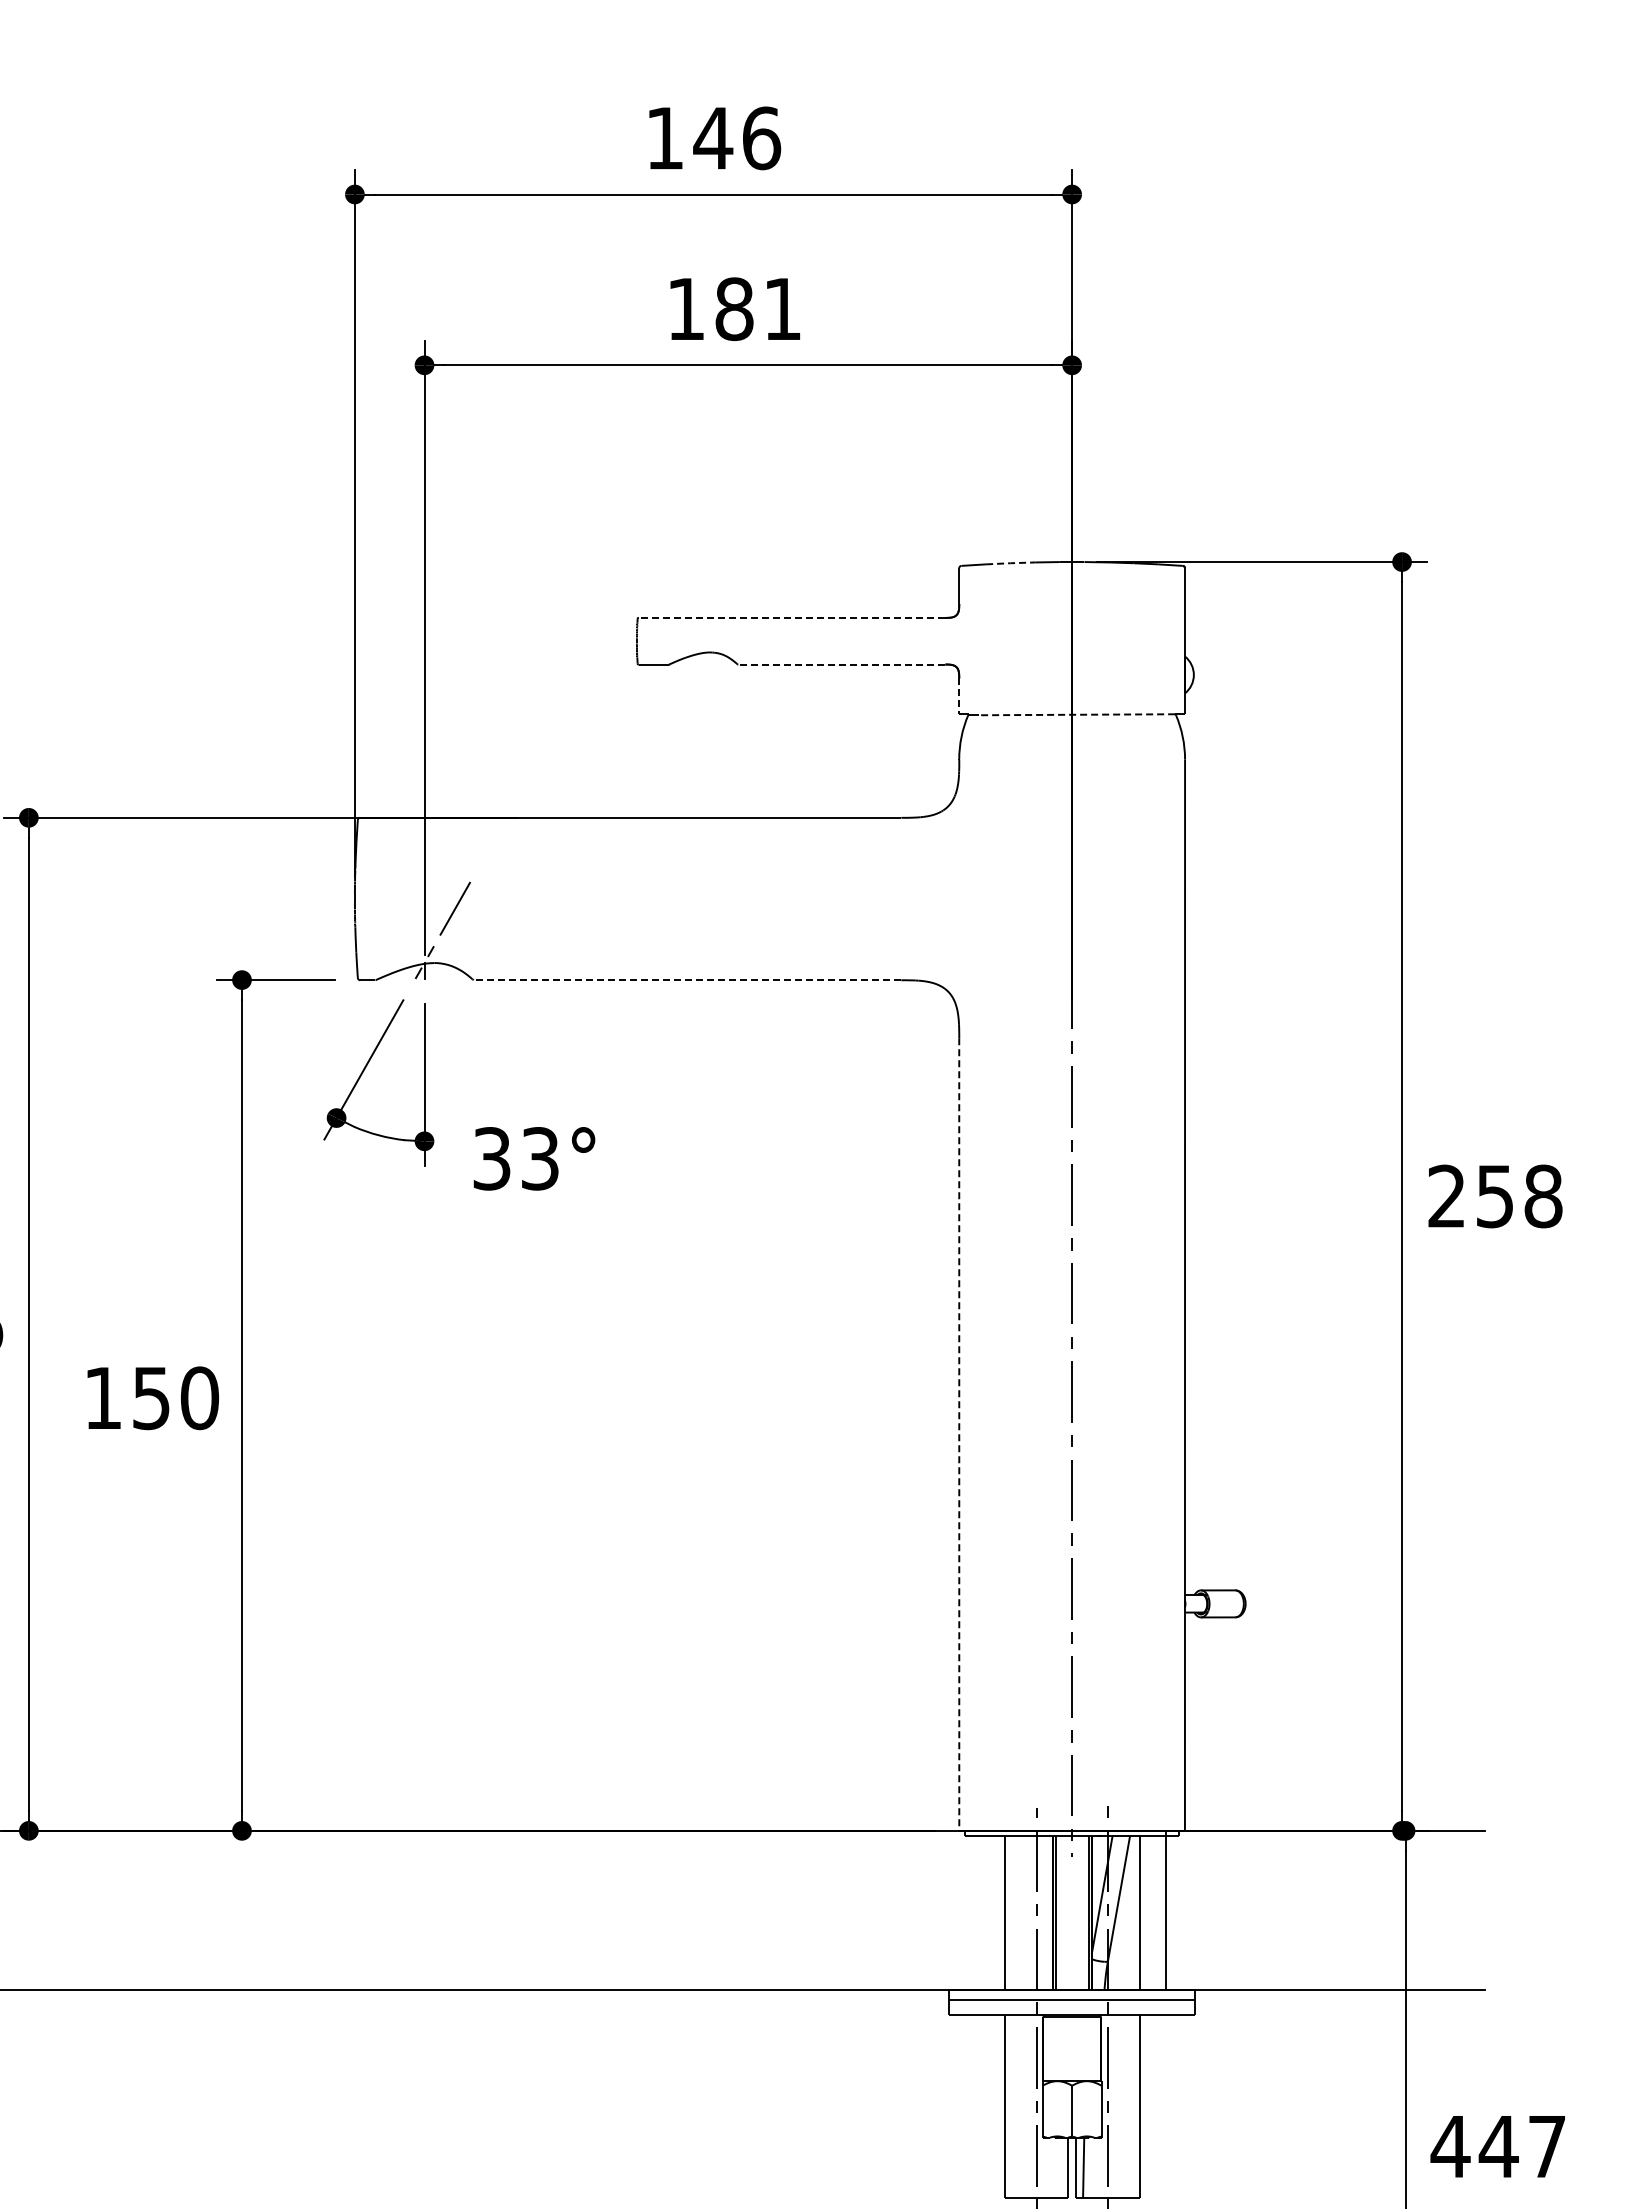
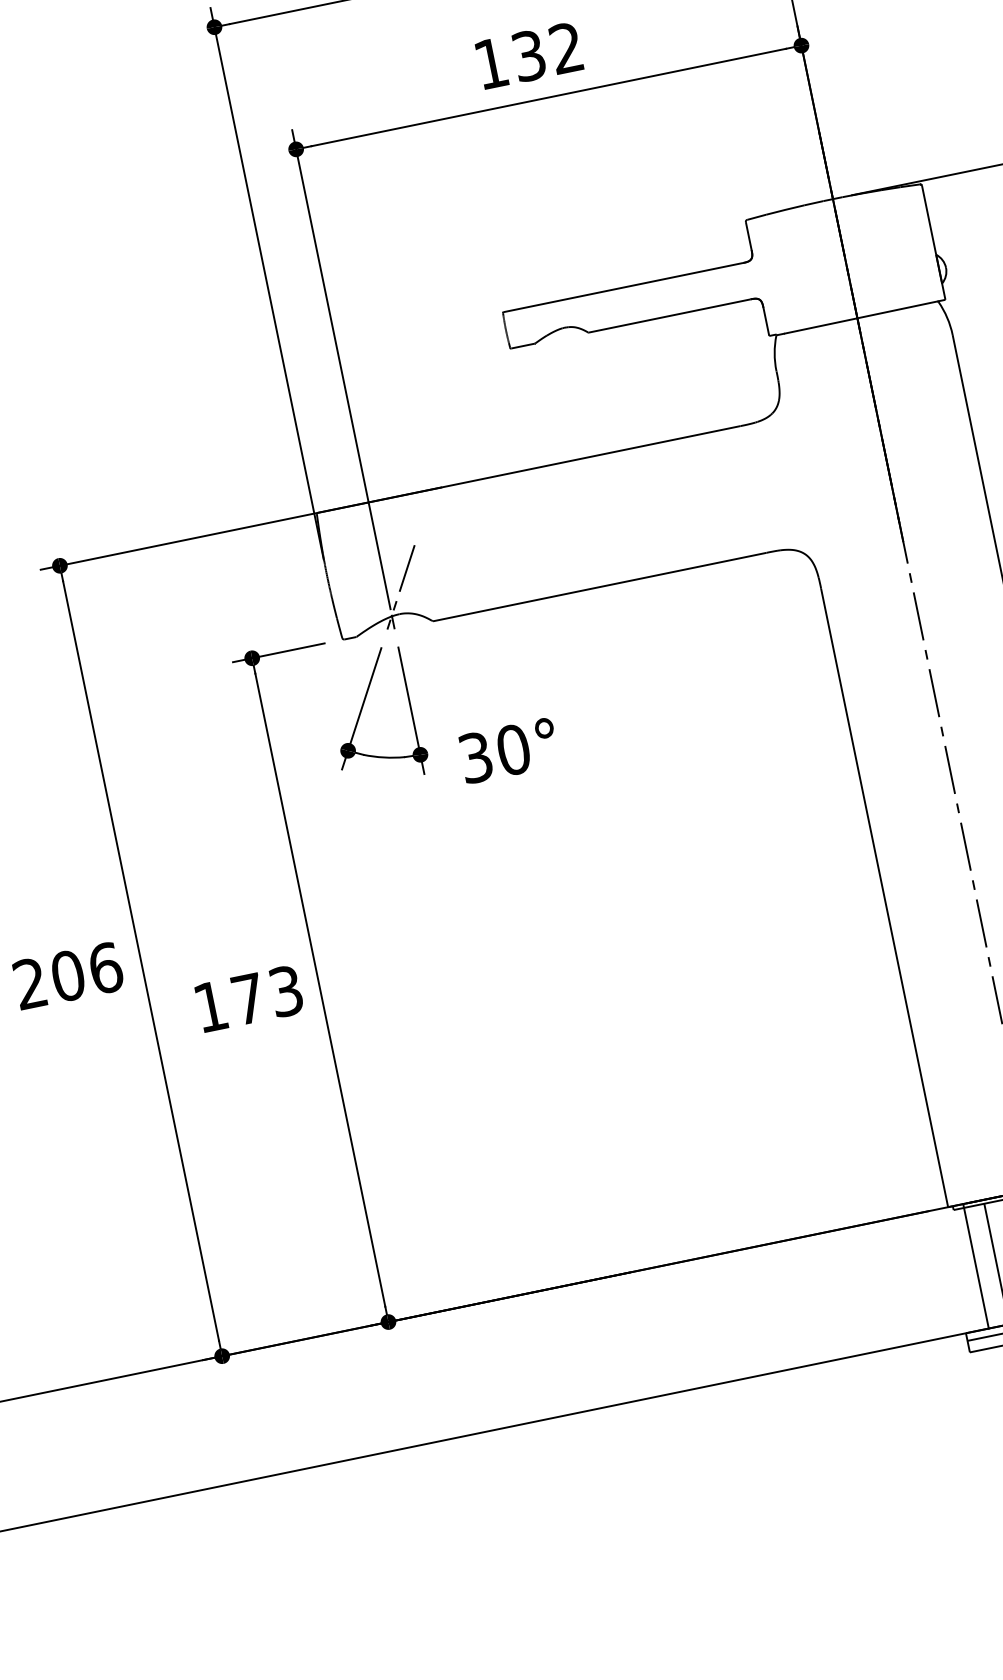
text: (757, 309) -> (547, 52), 181 -> 132
line: (1010, 563) -> (785, 210), dashed -> solid
line: (791, 617) -> (622, 287), dashed -> solid
line: (841, 664) -> (669, 316), dashed -> solid
line: (959, 696) -> (766, 322), dashed -> solid
line: (1076, 714) -> (860, 317), dashed -> solid
line: (687, 980) -> (599, 587), dashed -> solid
text: (540, 1158) -> (513, 749), 33° -> 30°
text: (176, 1398) -> (268, 995), 150 -> 173
line: (959, 1435) -> (884, 898), dashed -> solid
line: (978, 1910) -> (975, 1266), added

